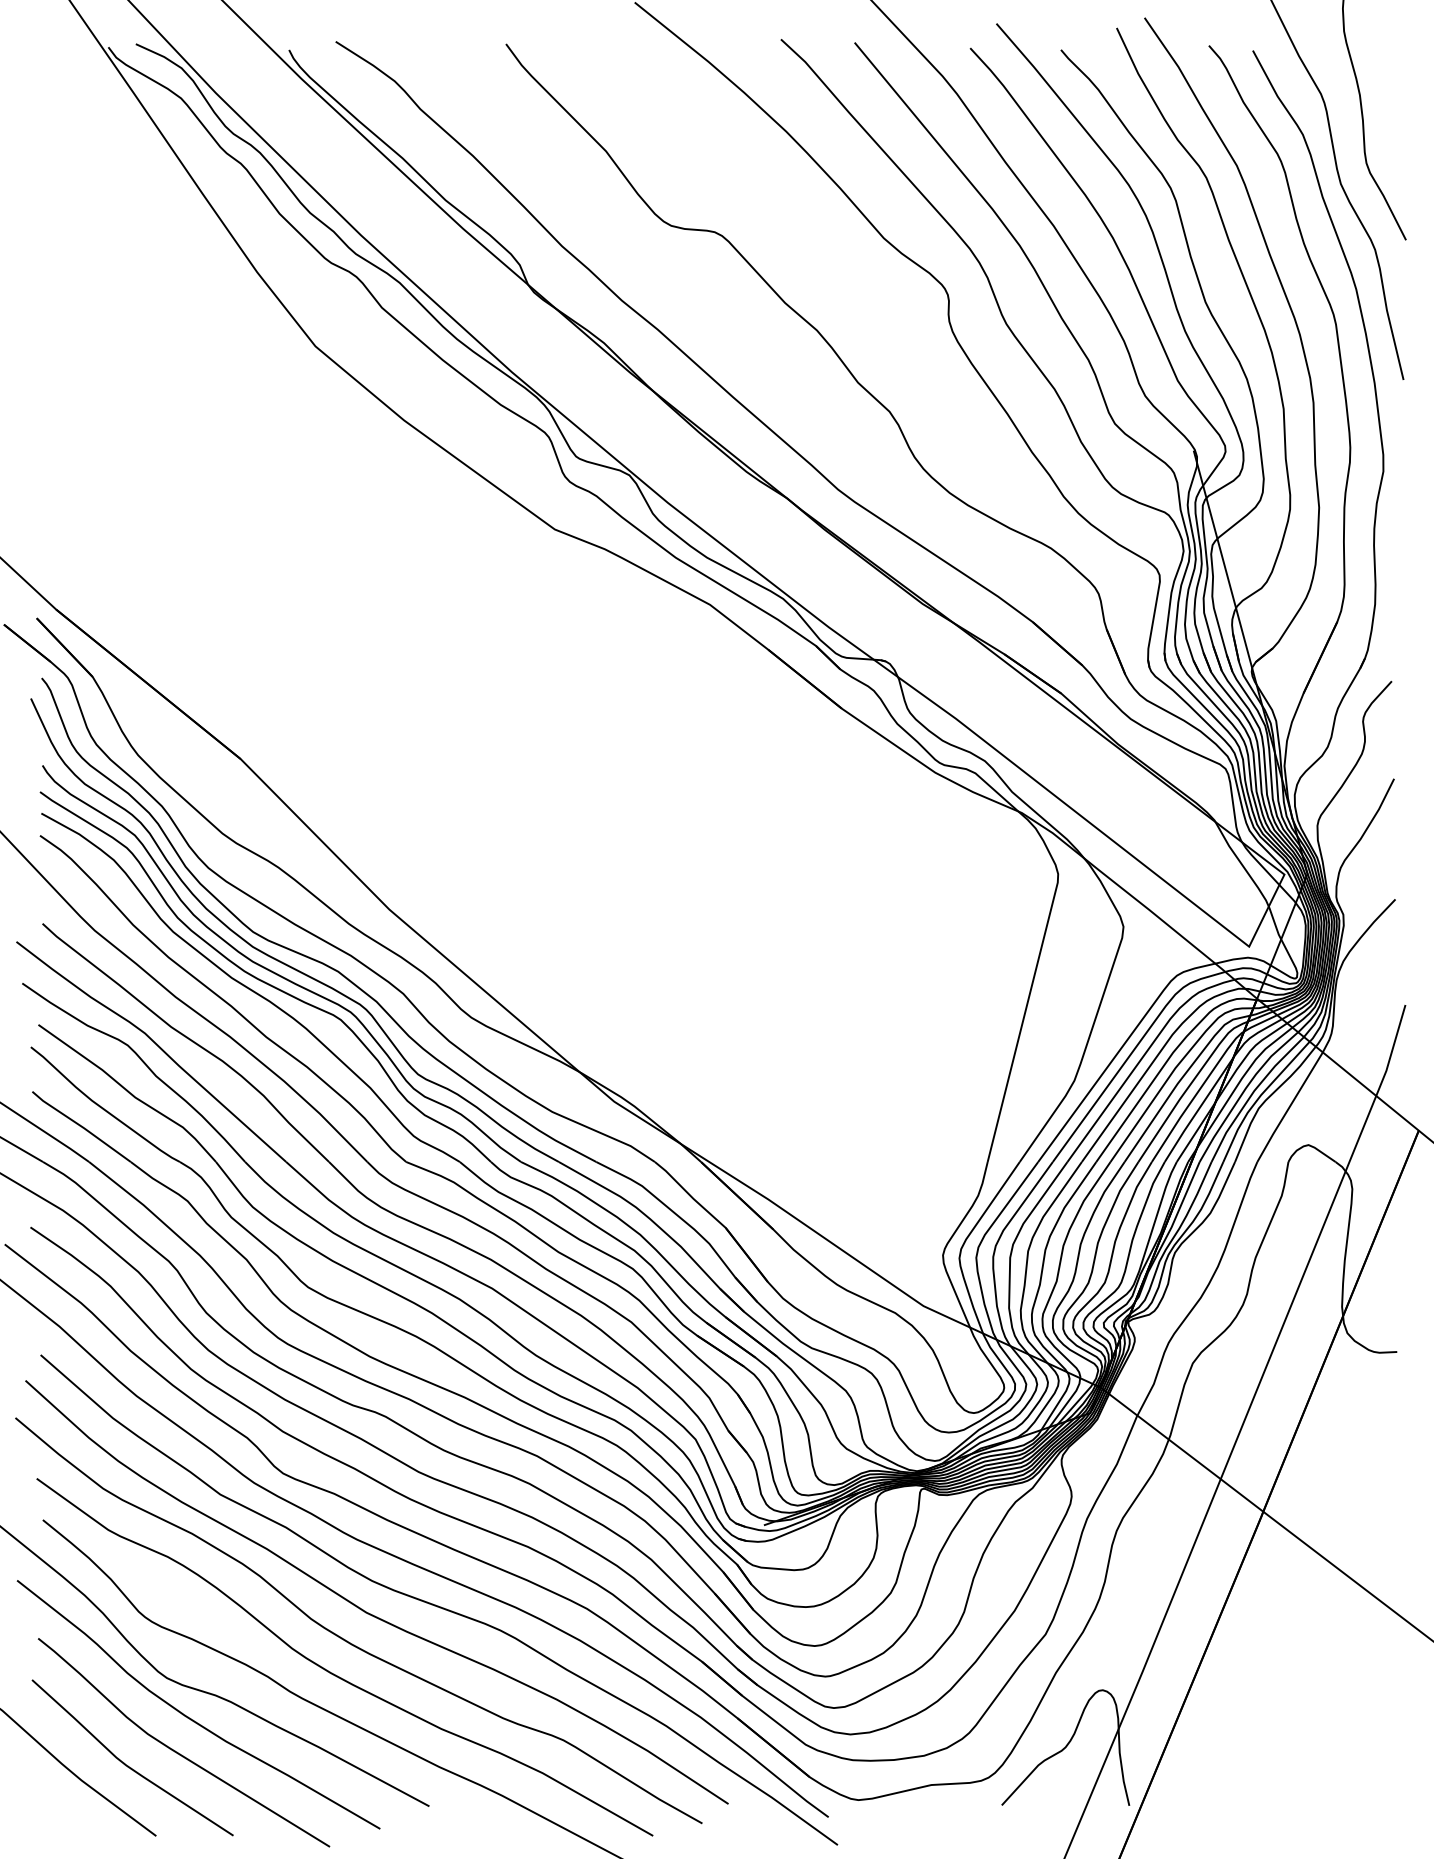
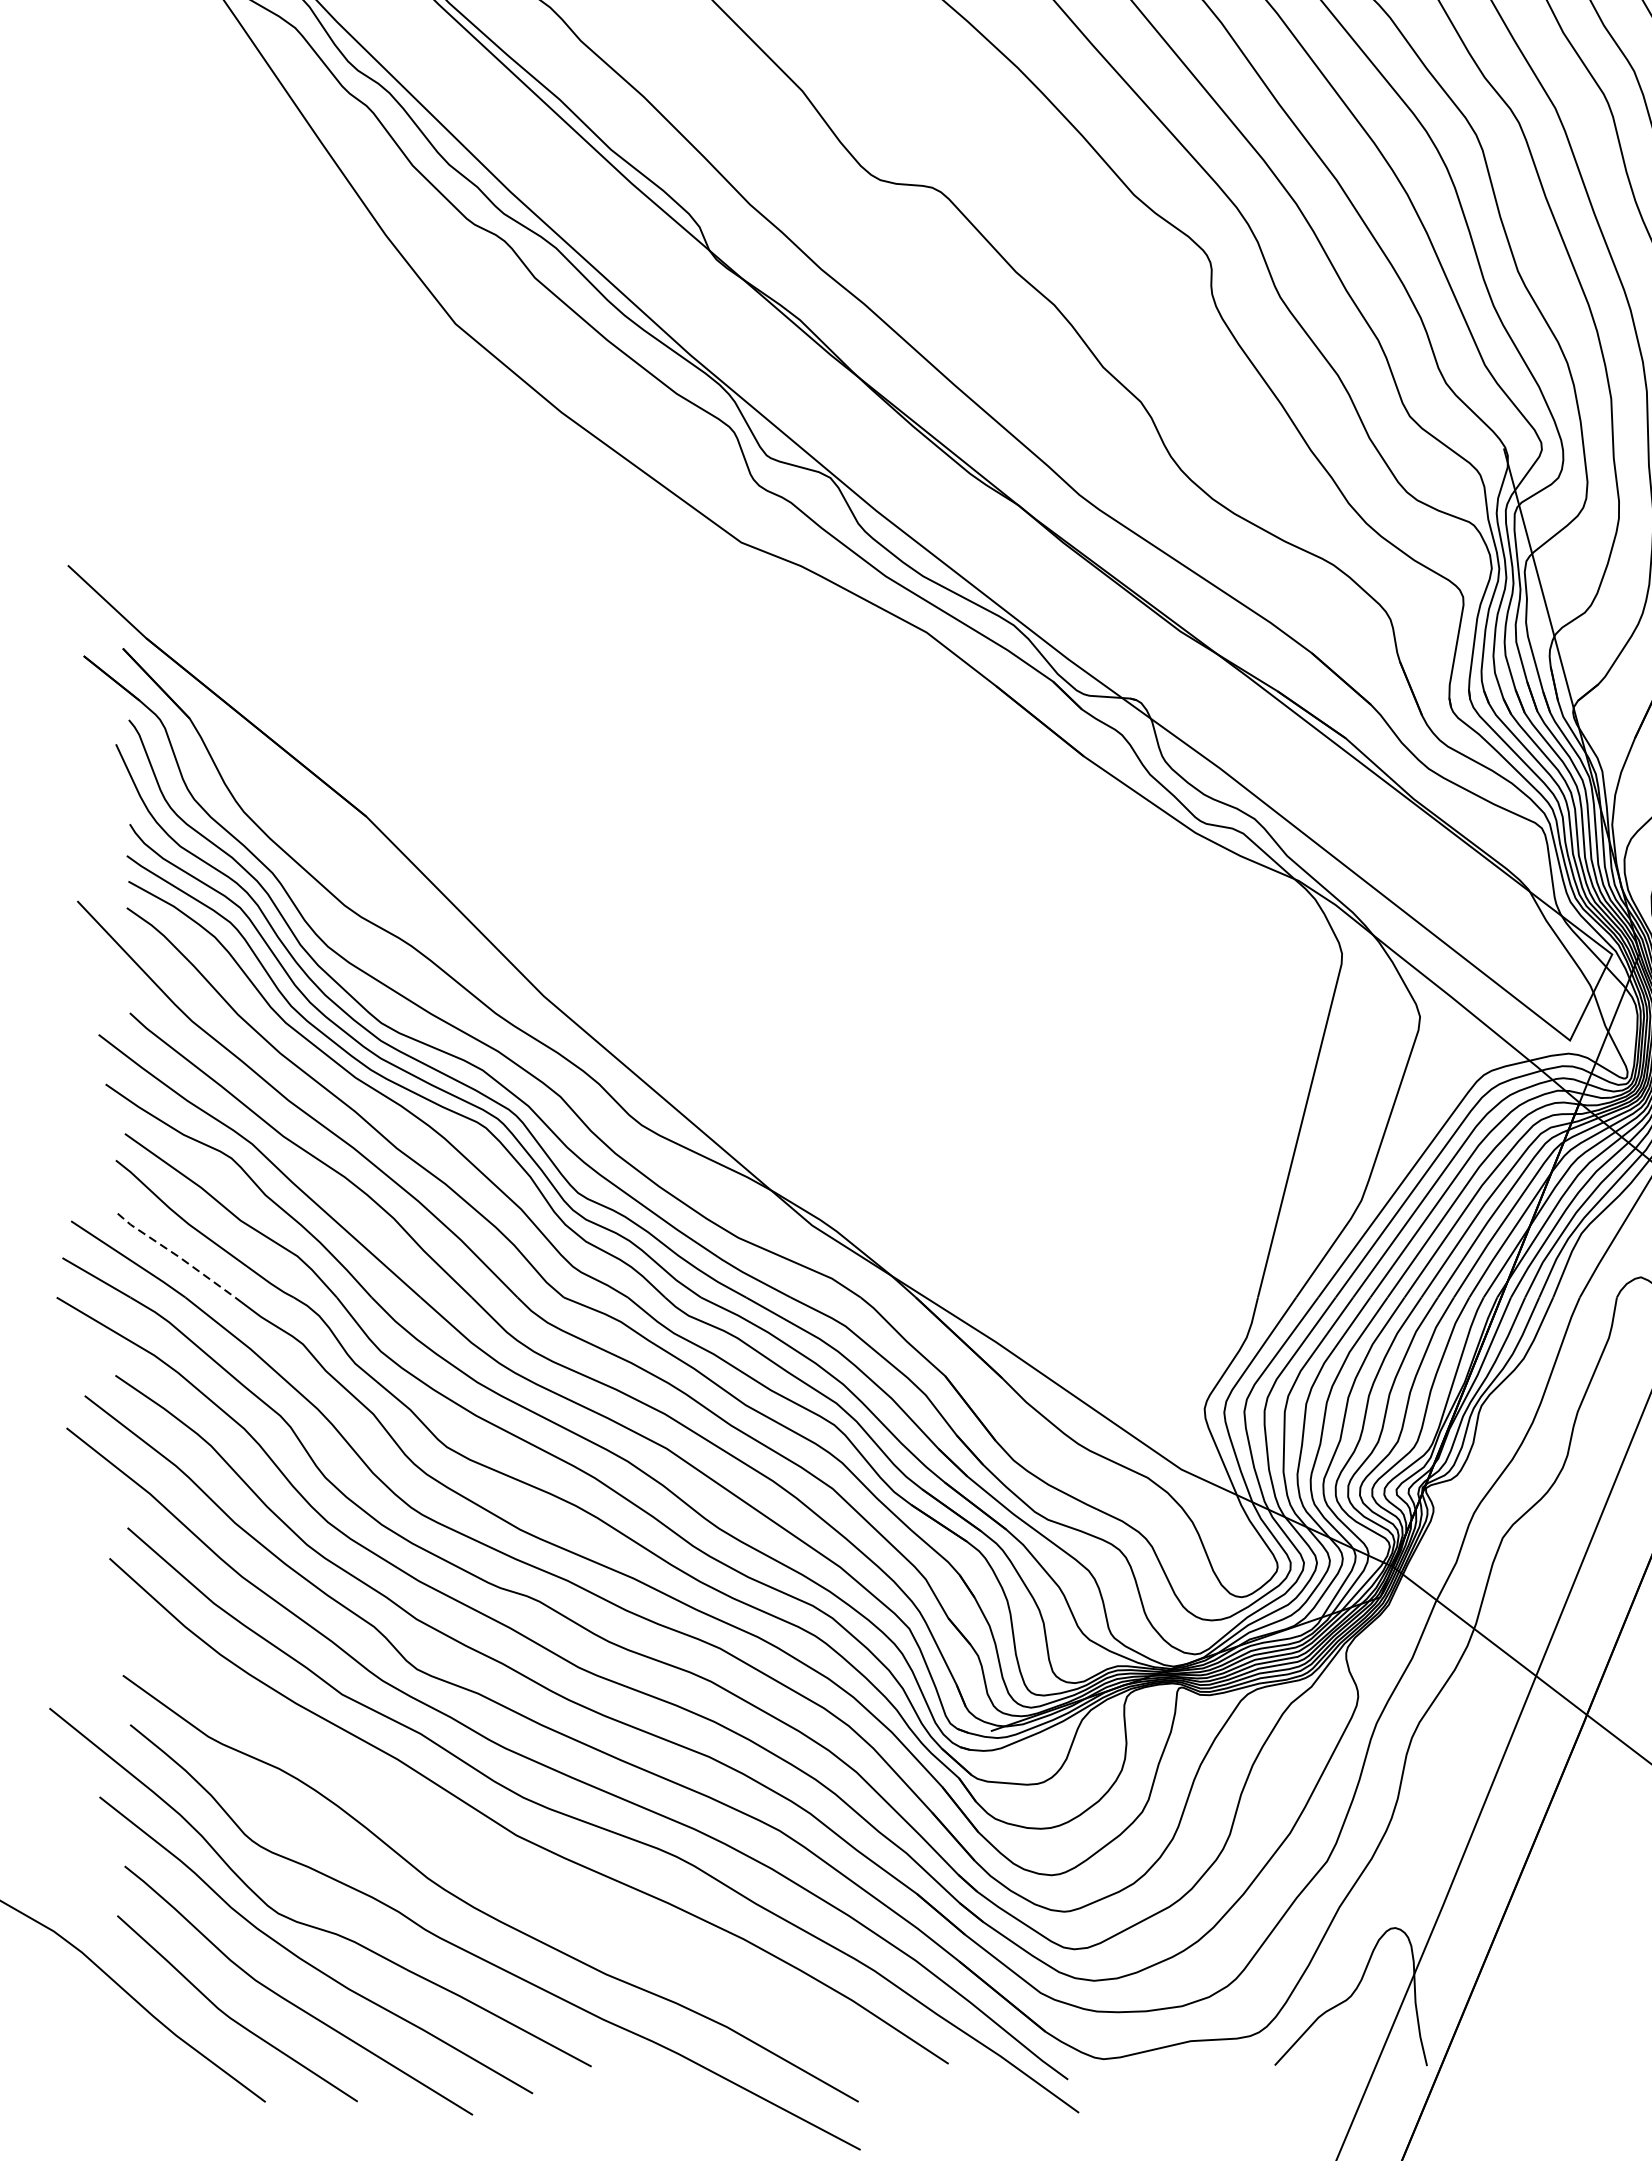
line: (81, 1126) -> (176, 1255), solid -> dashed
curve: (347, 1640) -> (493, 1868), removed

